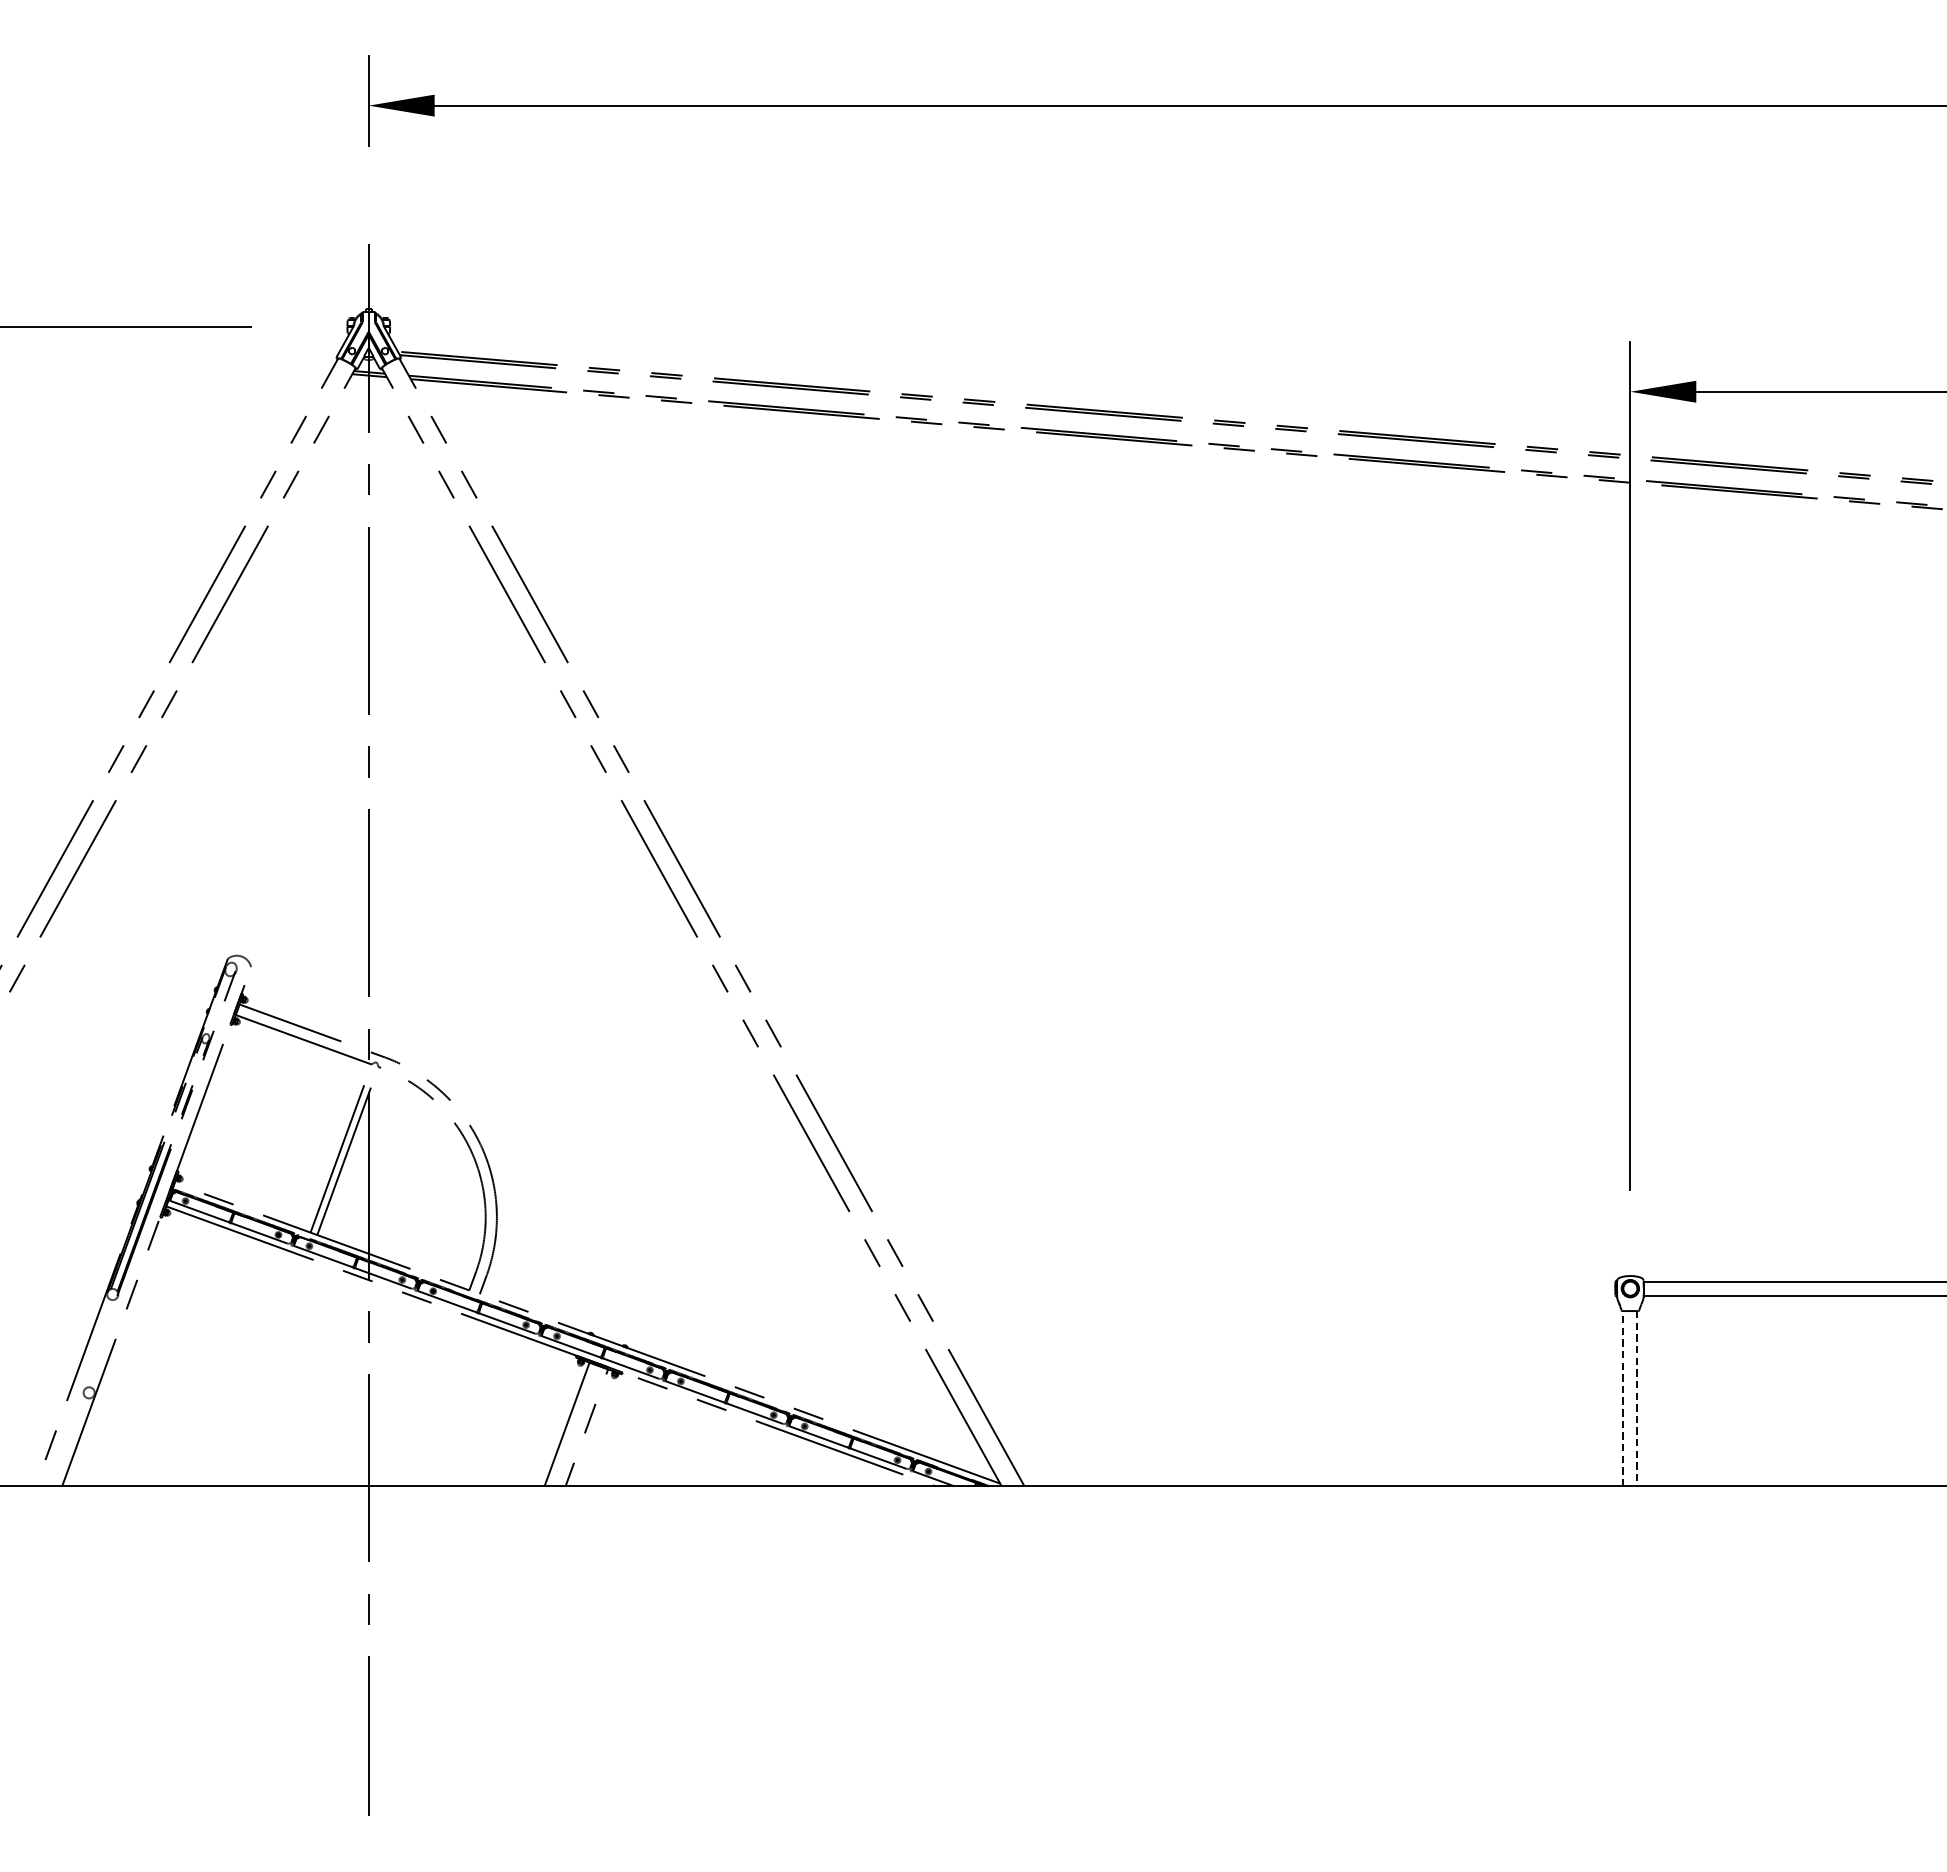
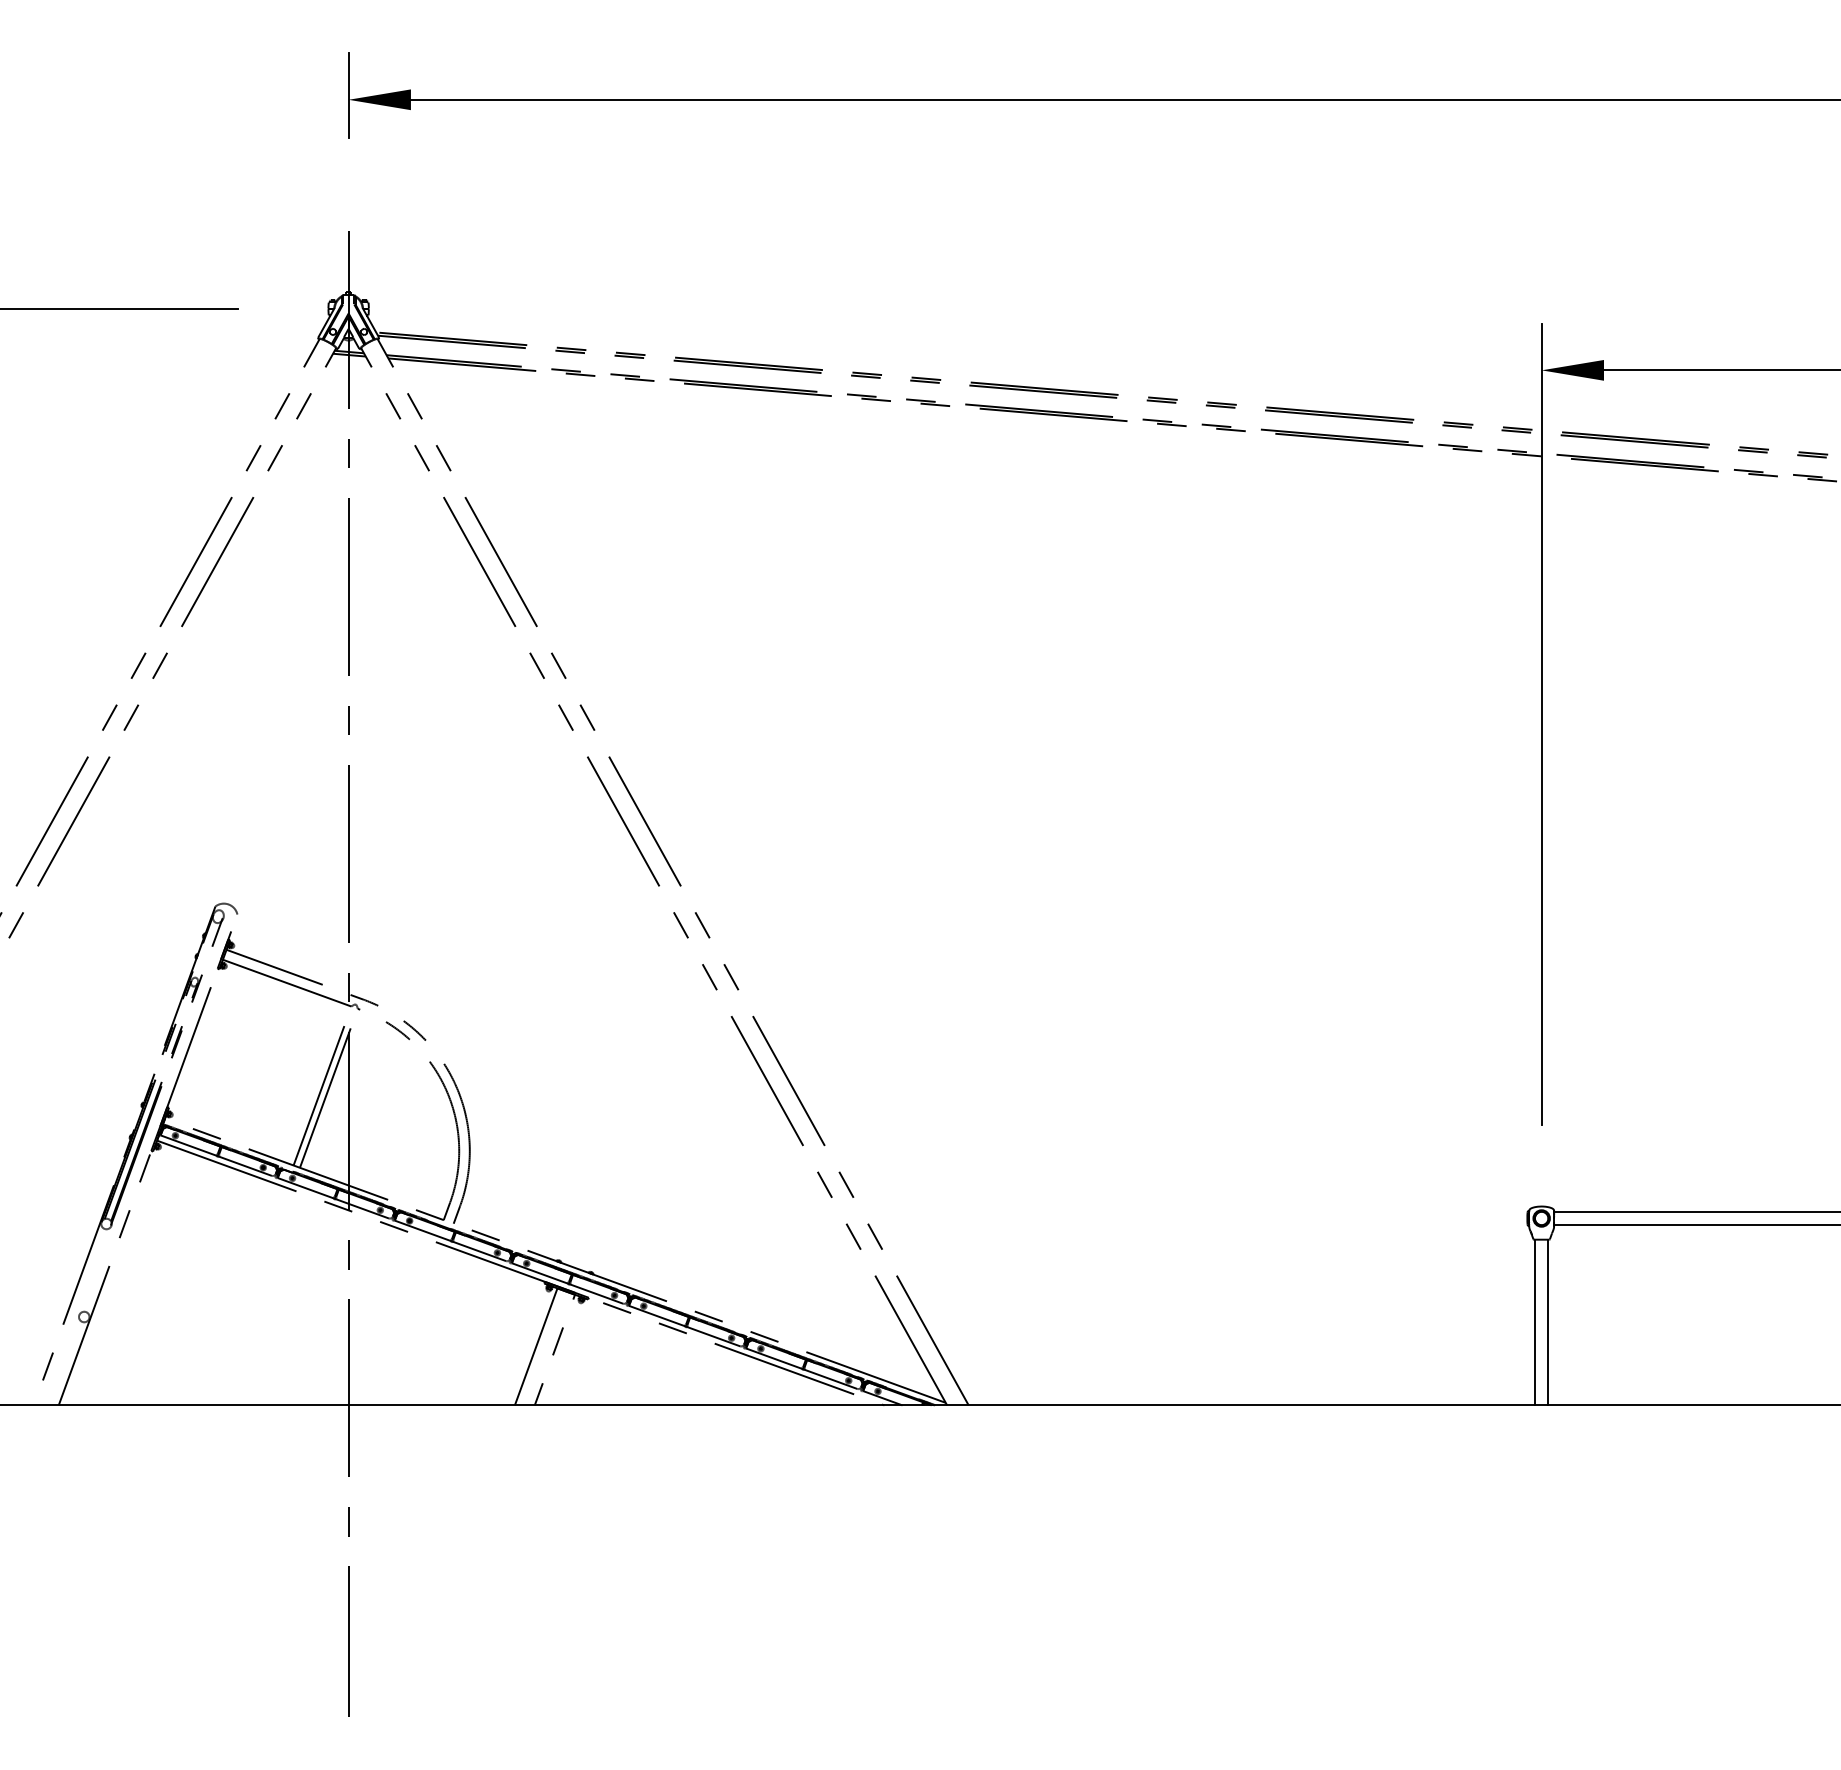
line: (1623, 1398) -> (1535, 1322), dashed -> solid
line: (1637, 1398) -> (1548, 1322), dashed -> solid

